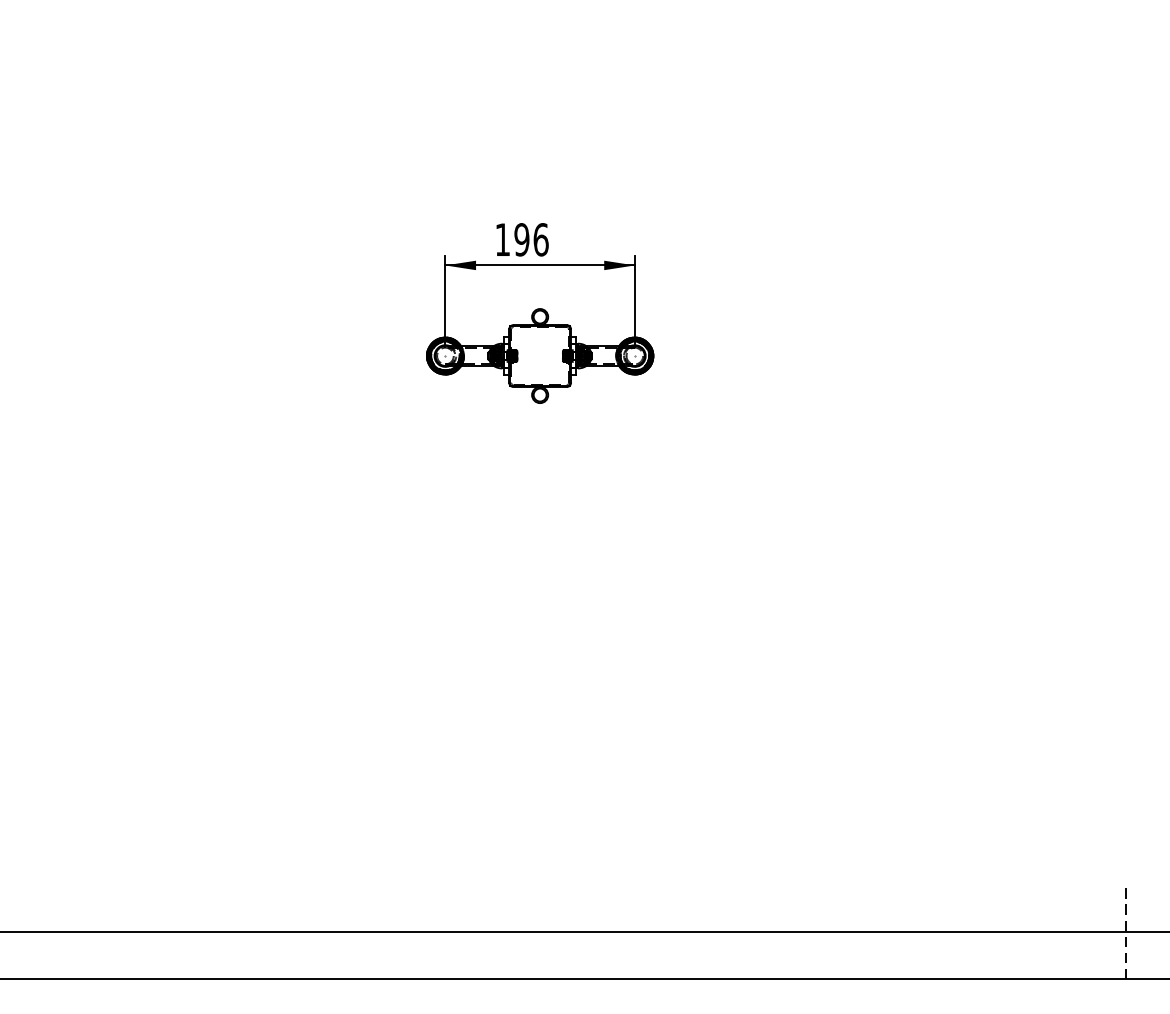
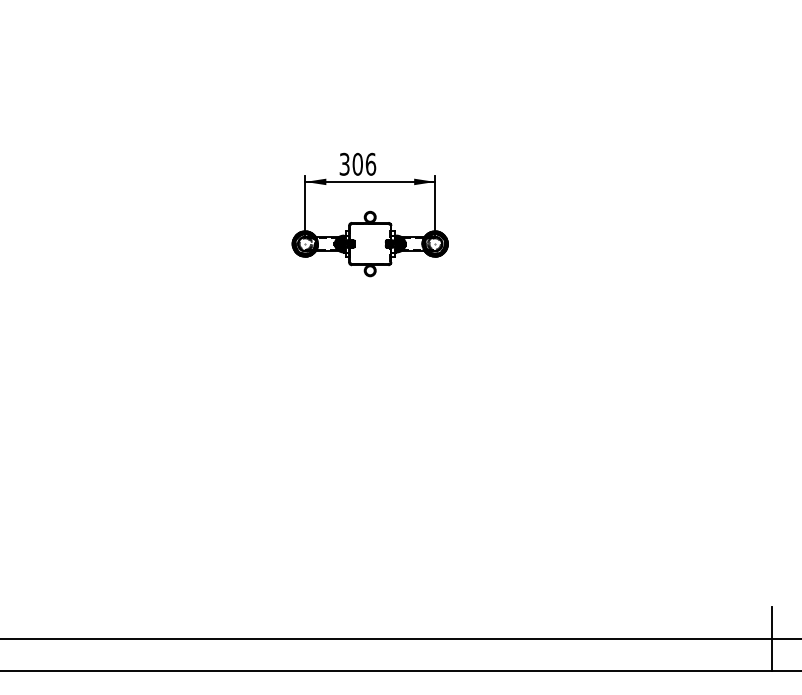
text: (511, 238) -> (350, 163), 196 -> 306
line: (1127, 933) -> (772, 639), dashed -> solid

